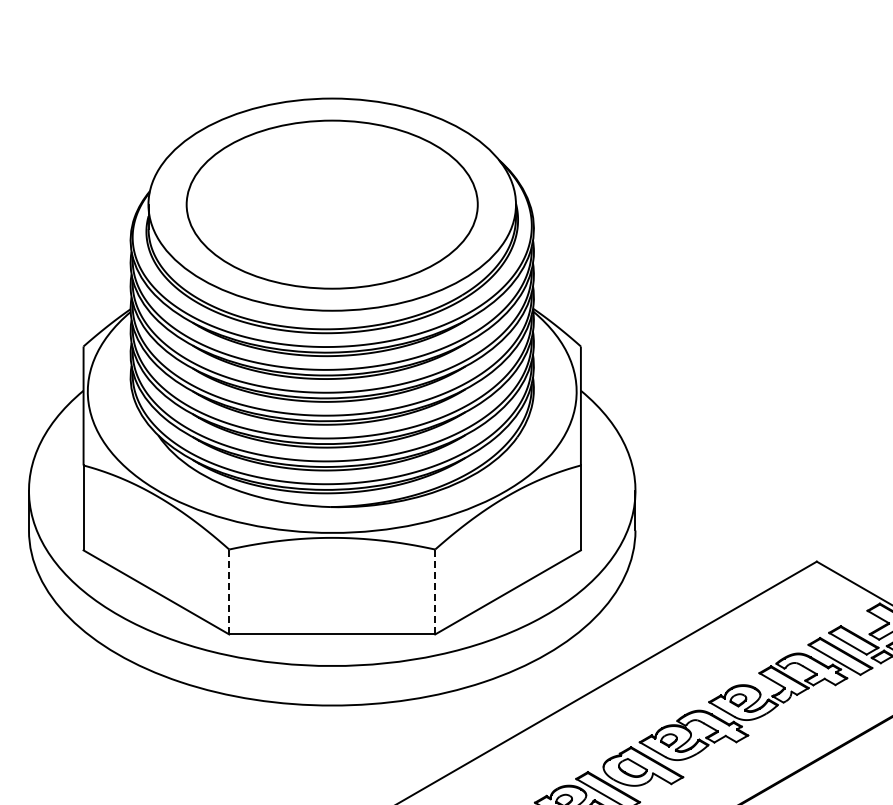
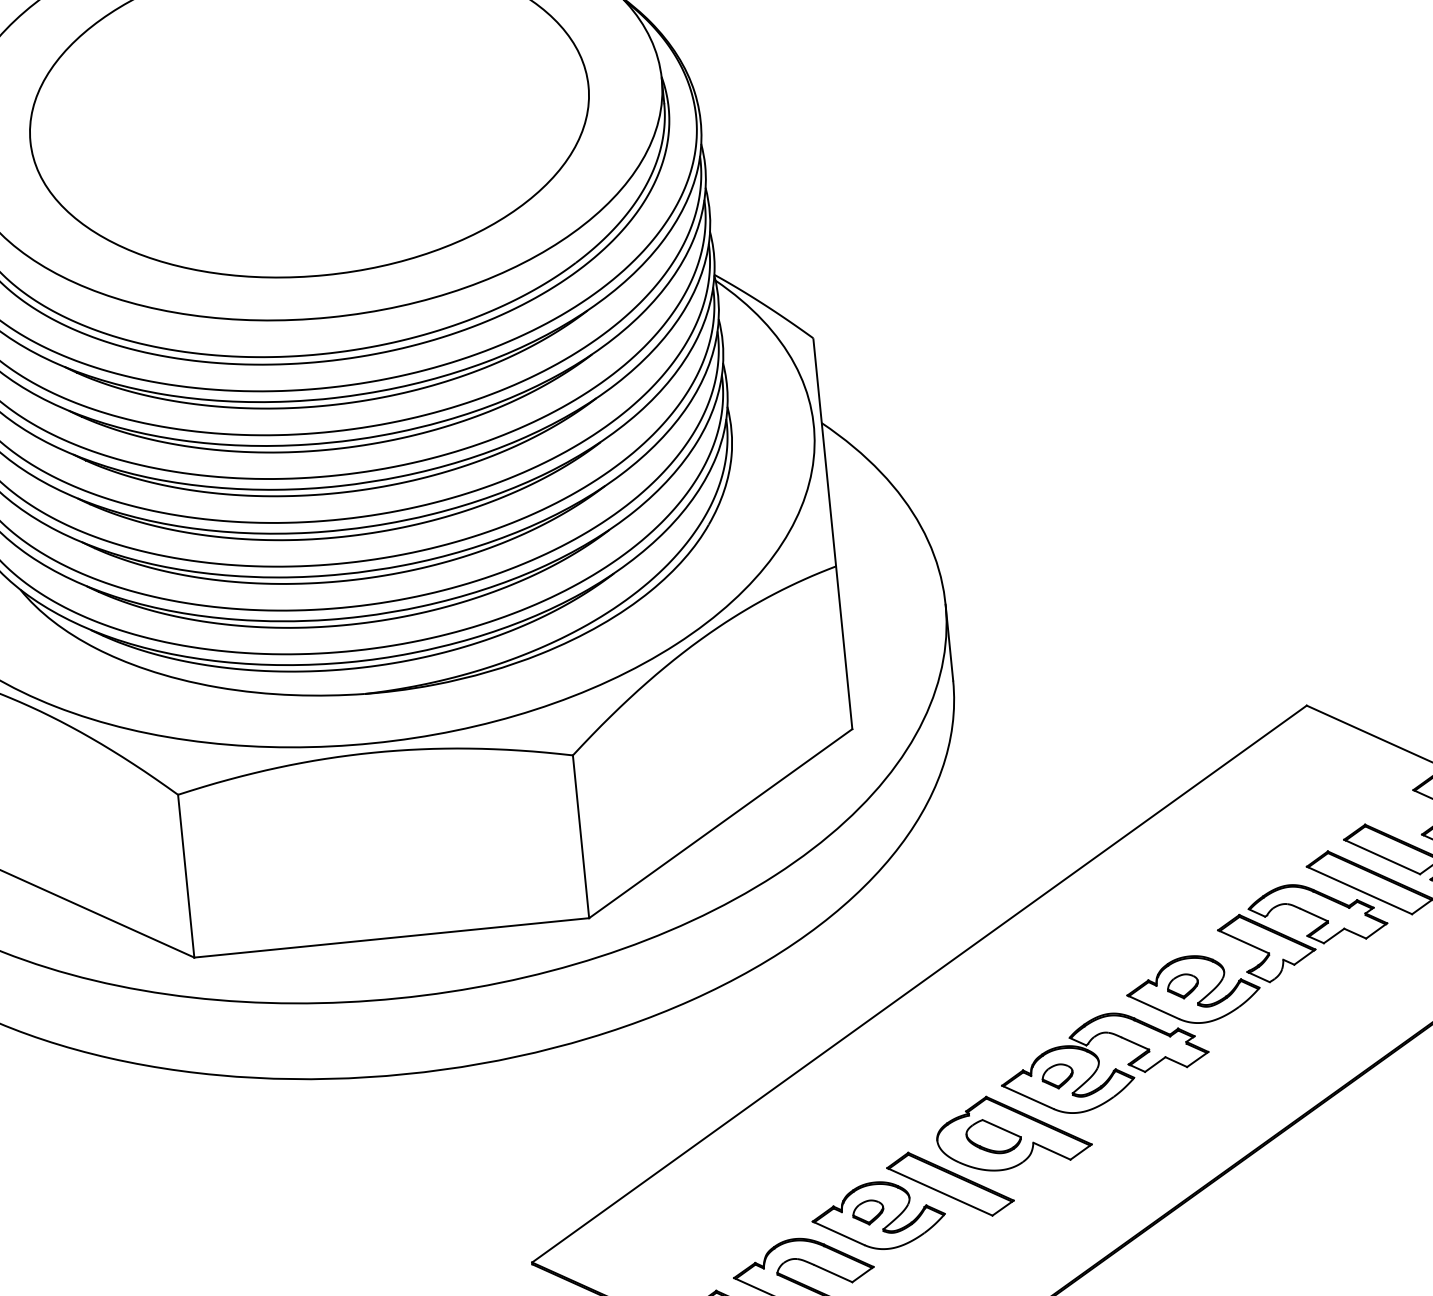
line: (229, 591) -> (186, 875), dashed -> solid
line: (435, 591) -> (581, 835), dashed -> solid

